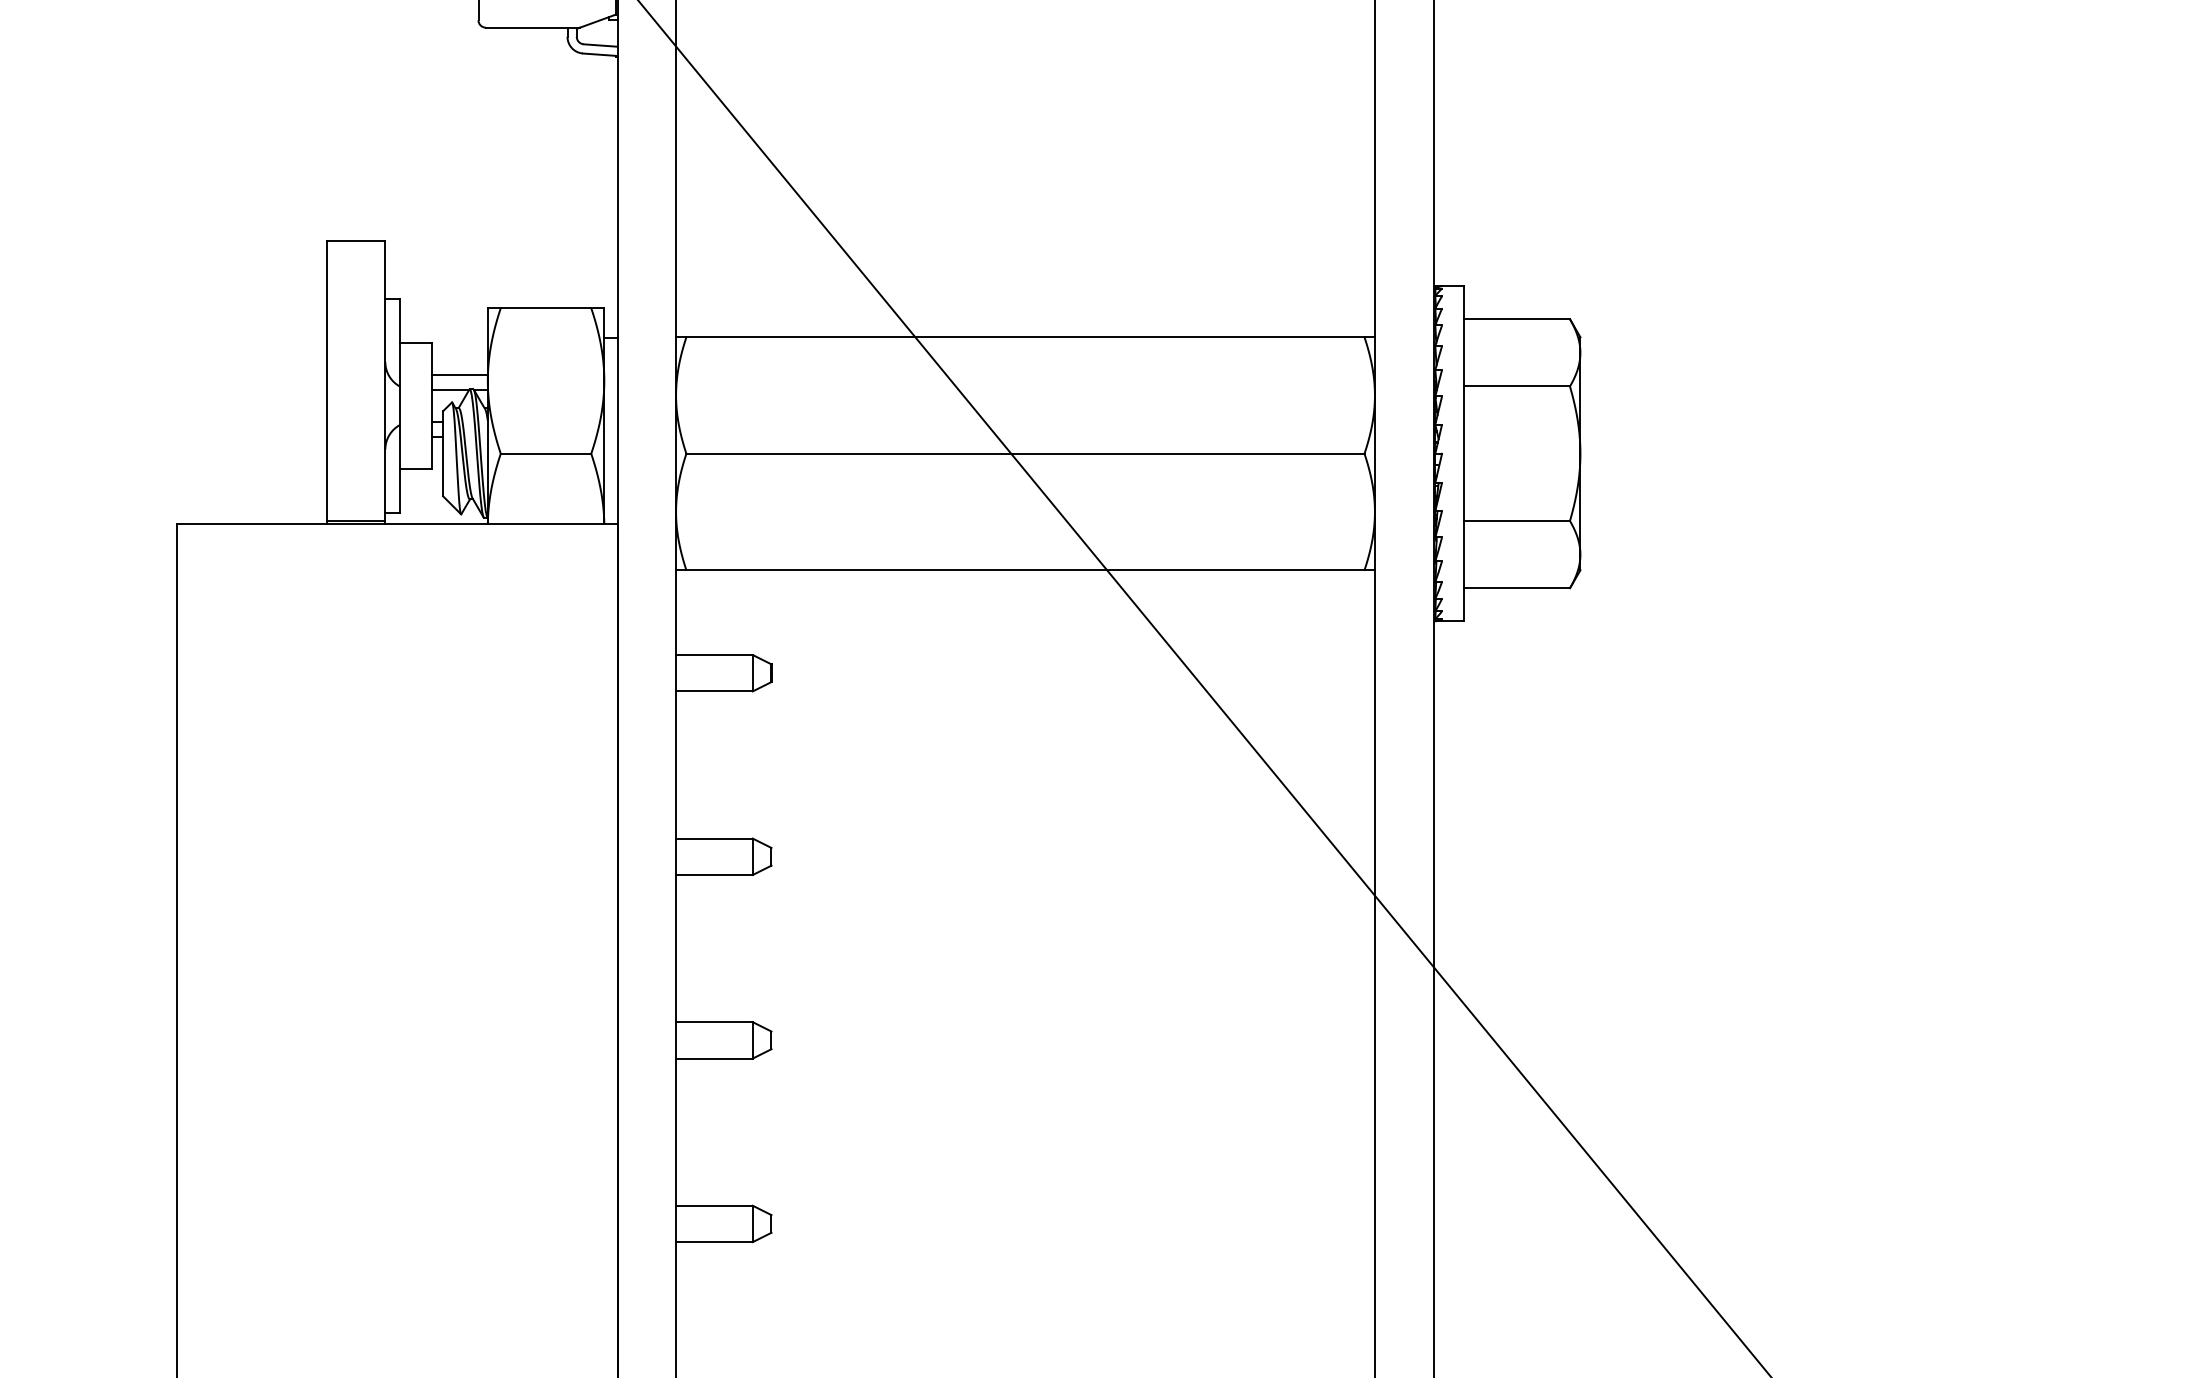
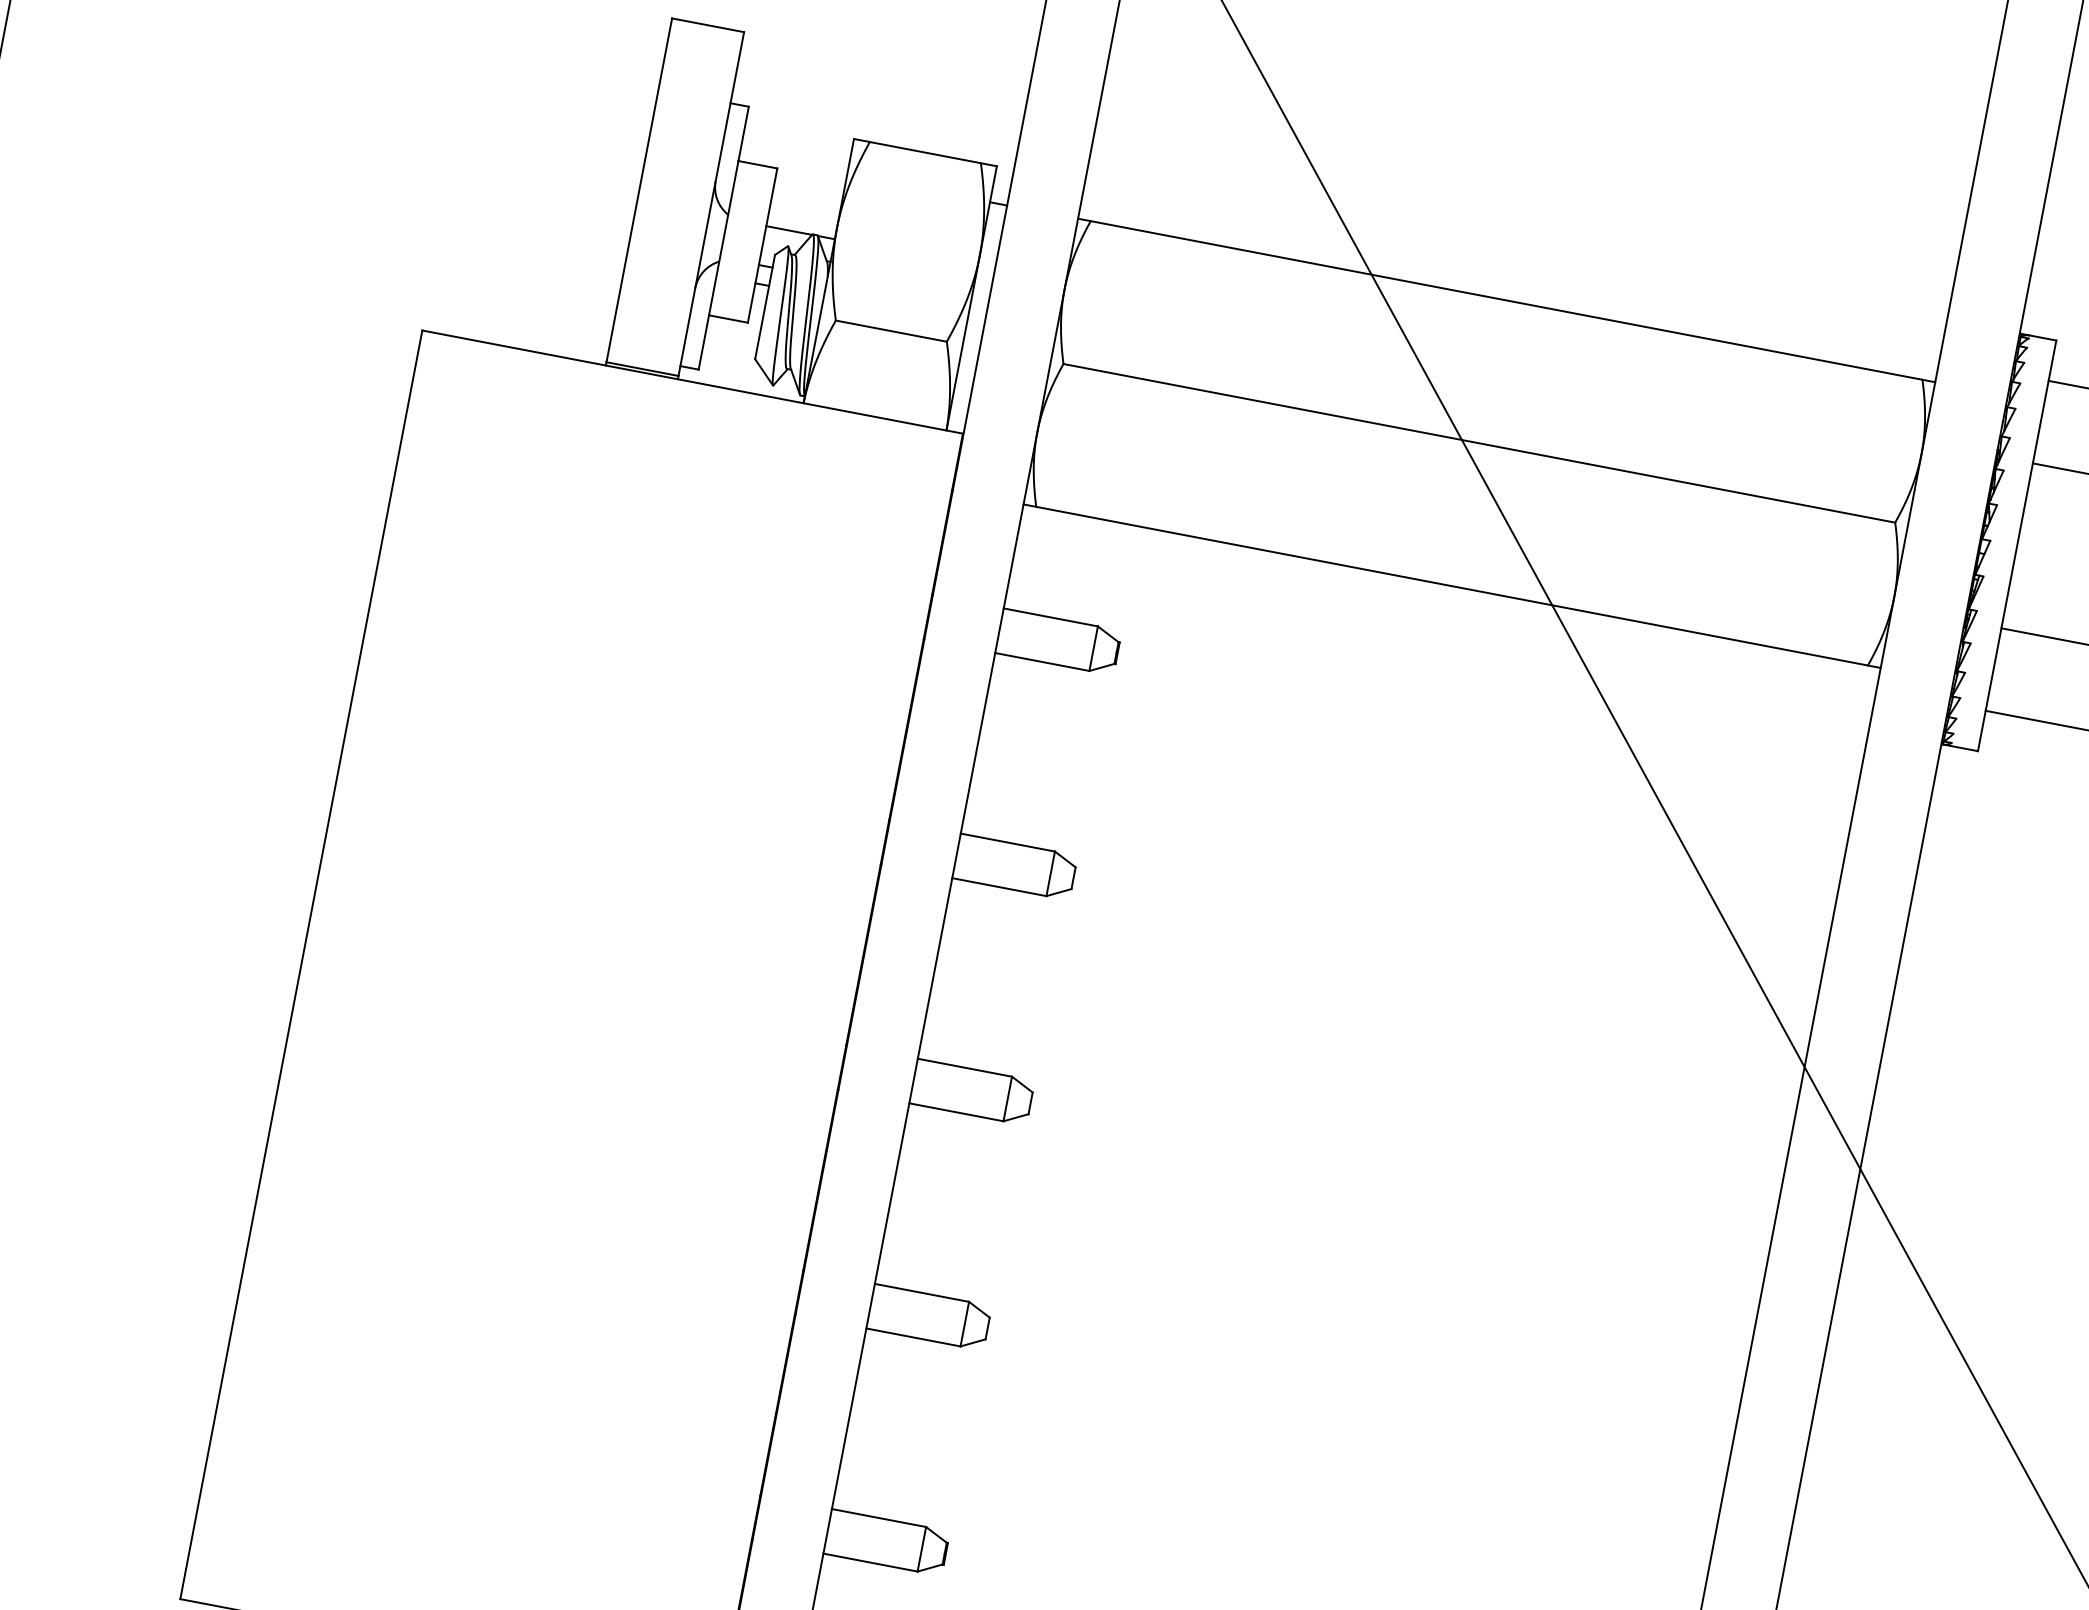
line: (459, 375) -> (803, 214), removed

